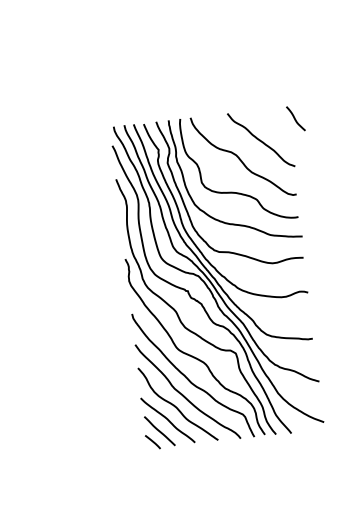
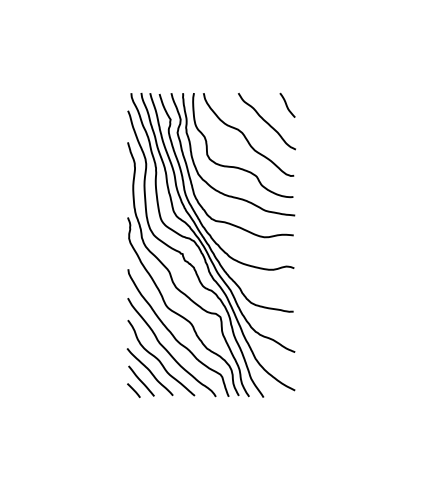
curve: (295, 117) -> (287, 104), moved

